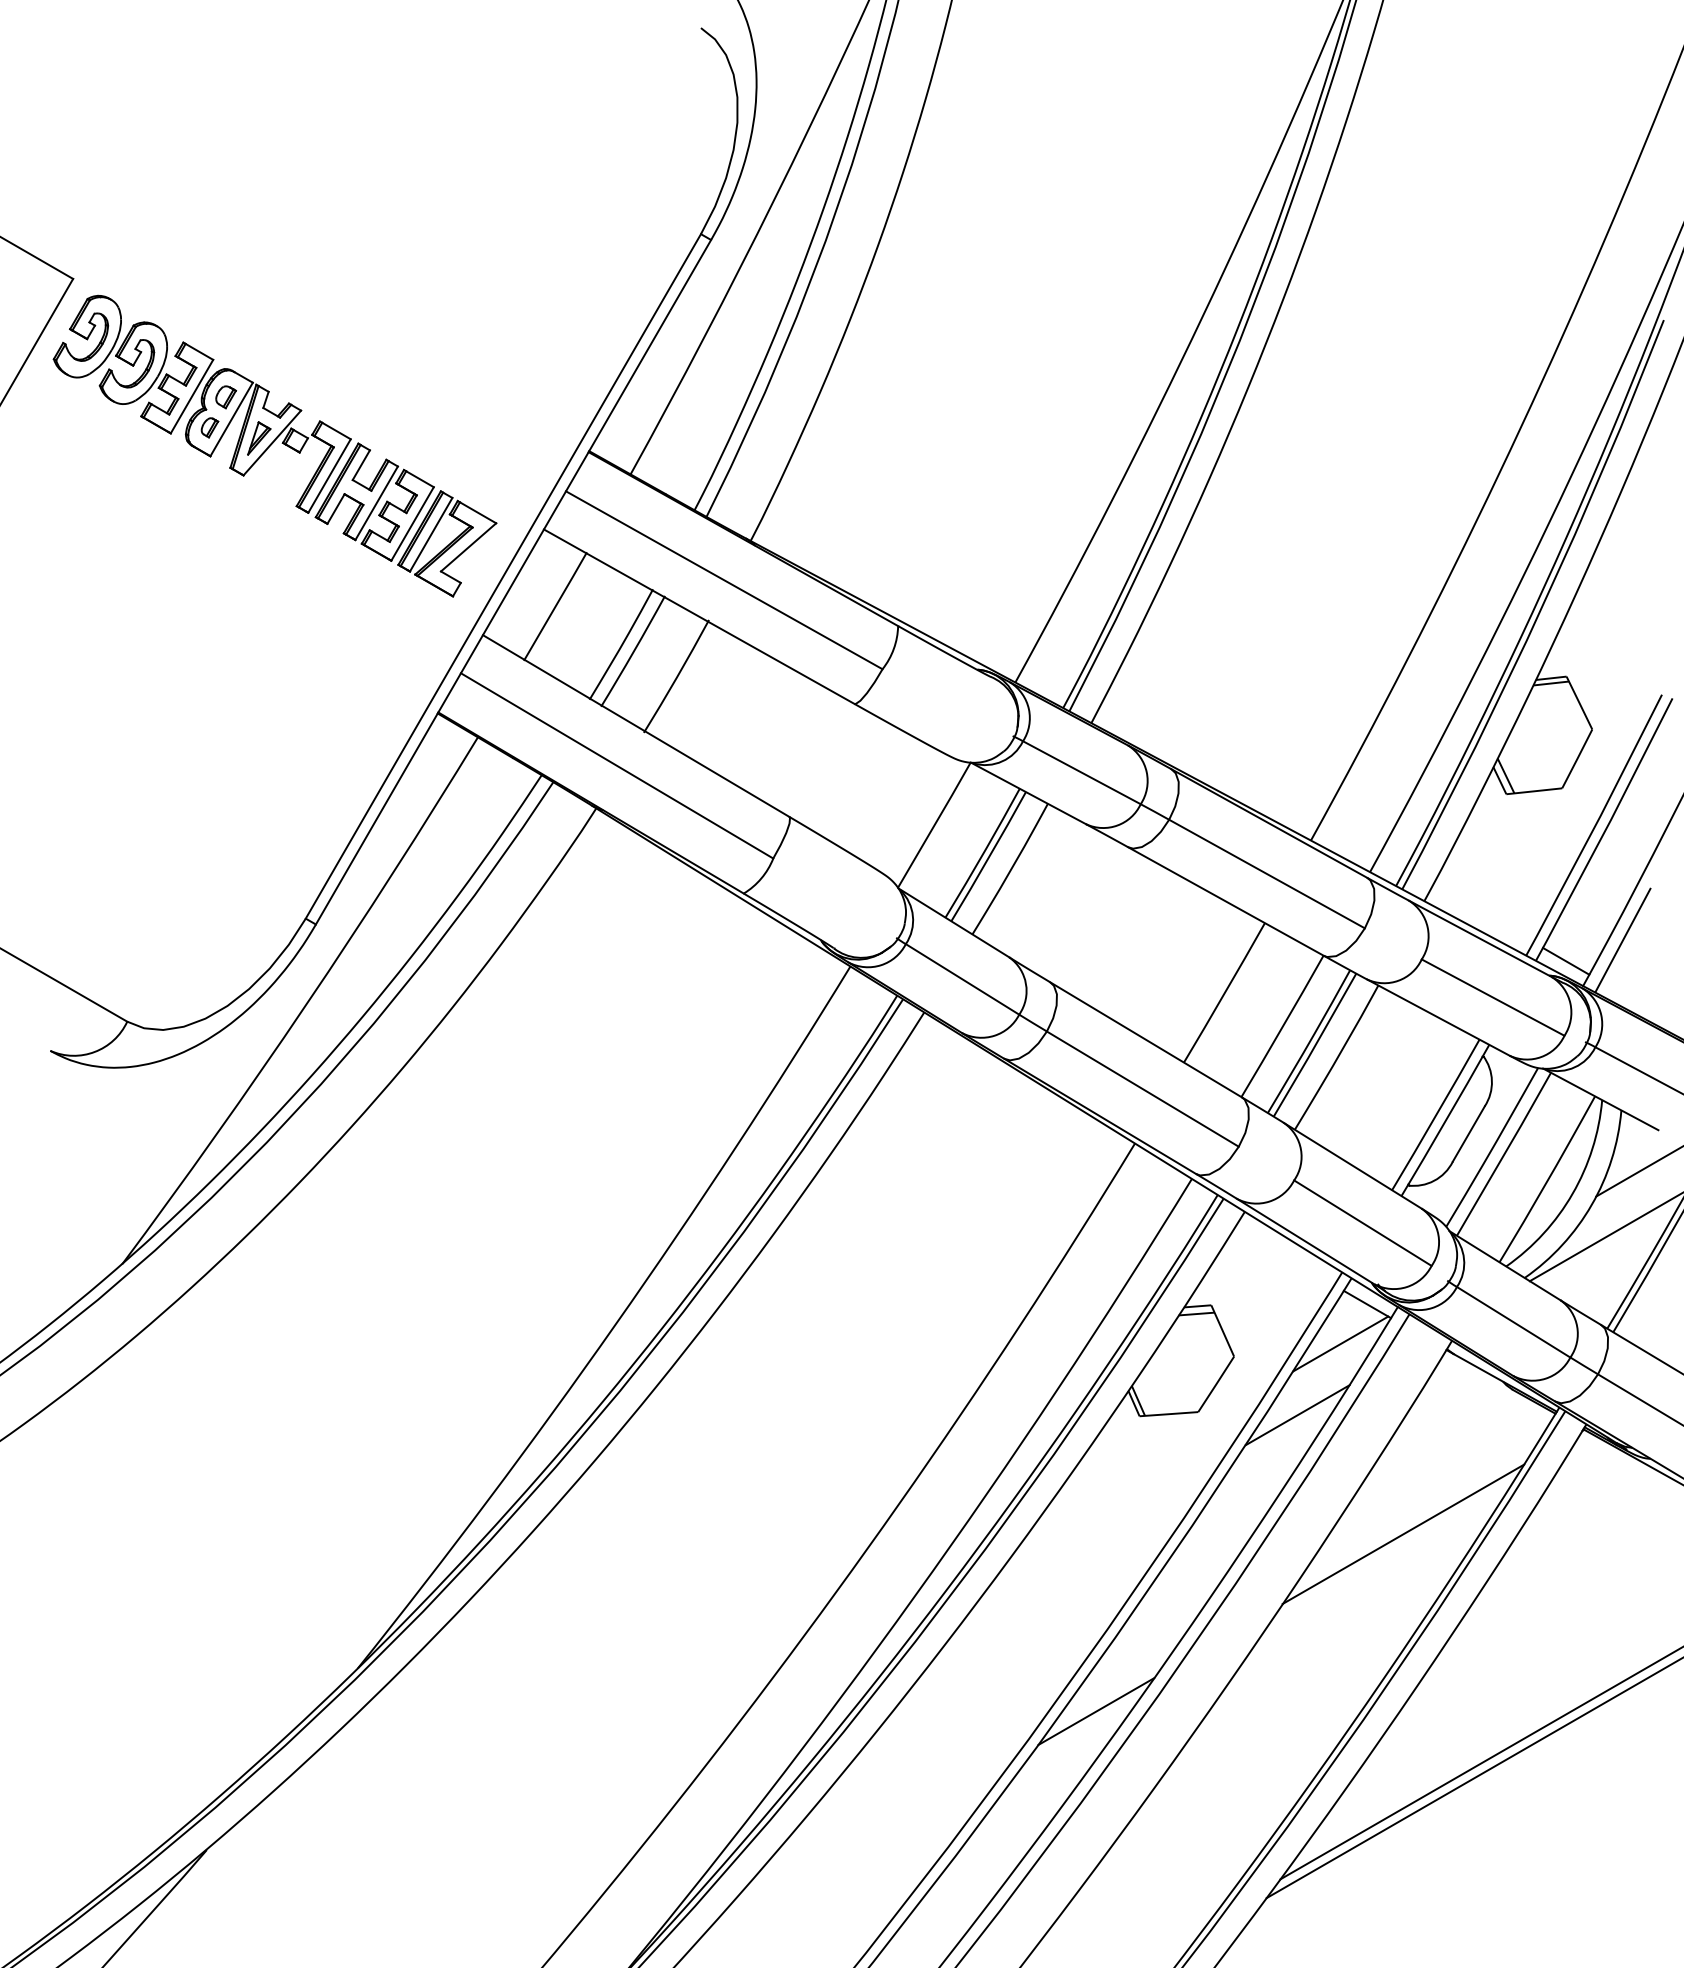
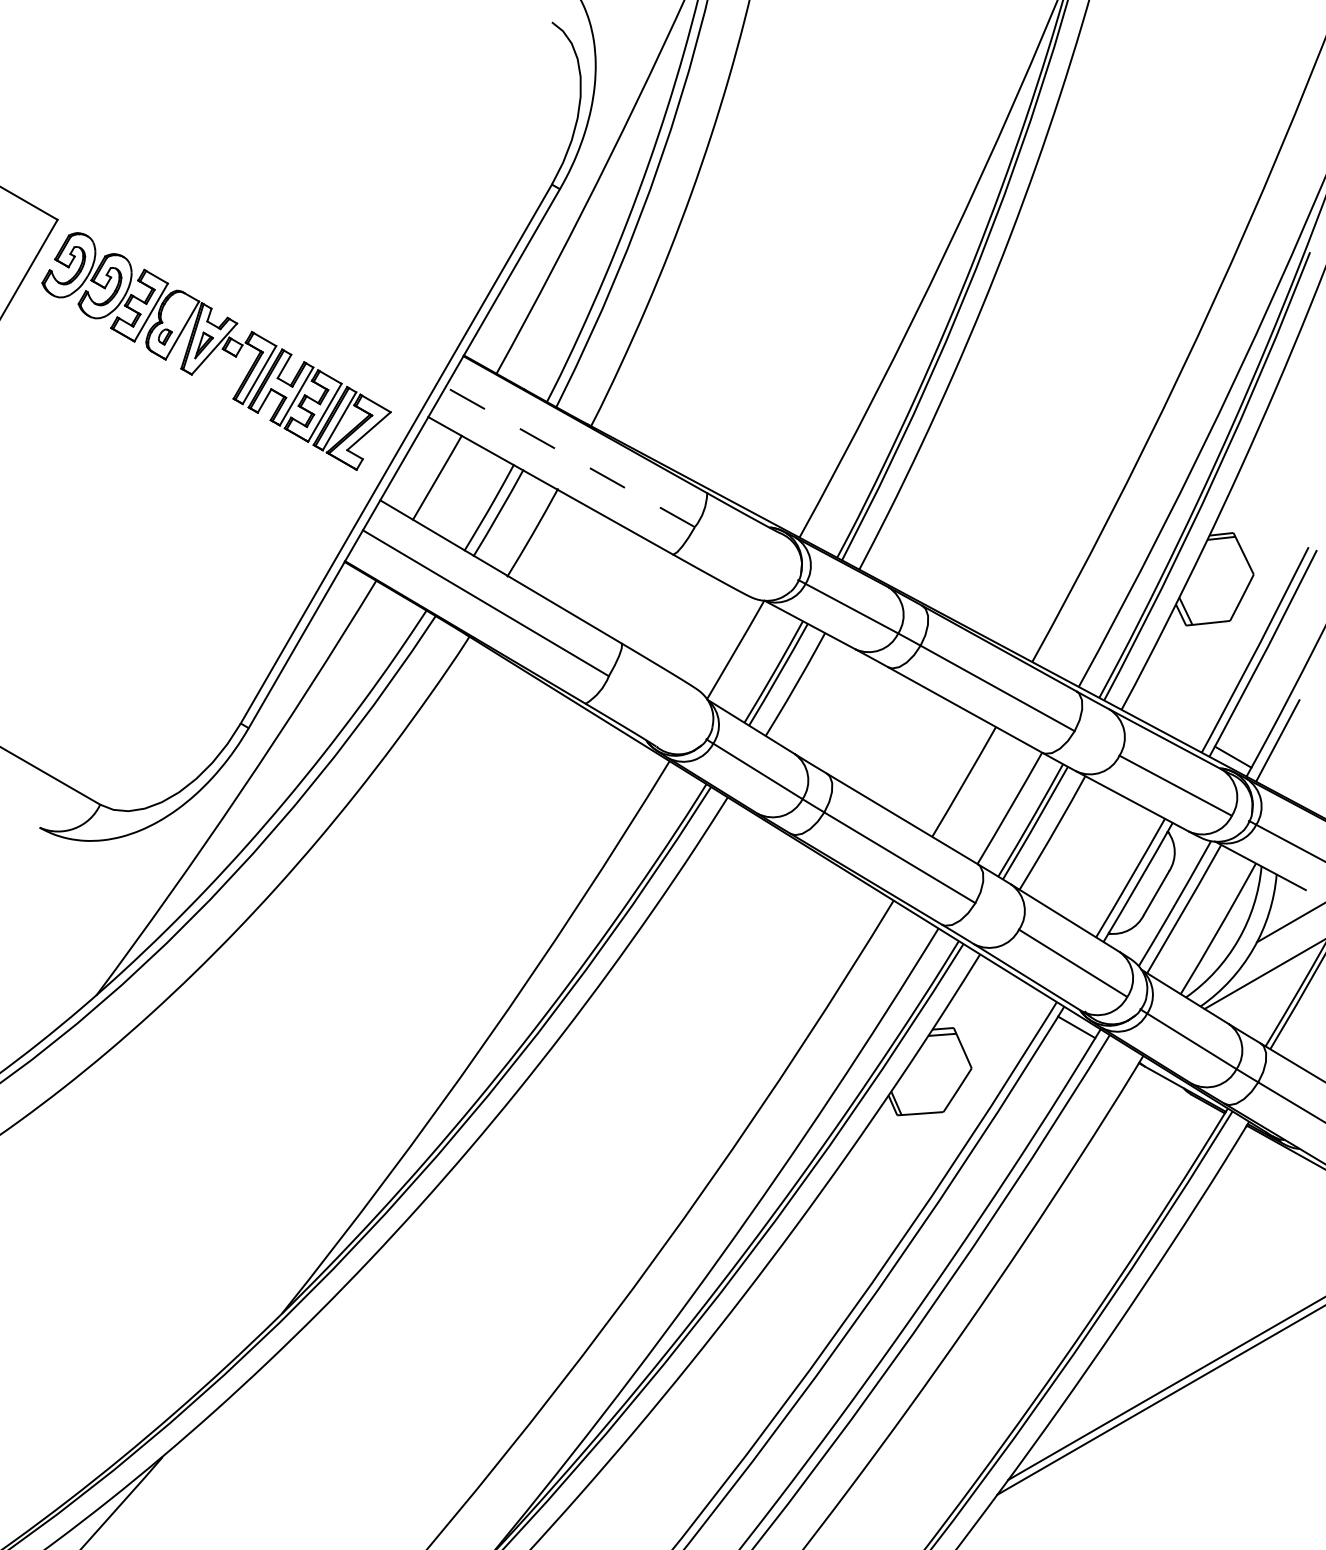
part: (226, 397) -> (178, 313), removed
line: (724, 580) -> (570, 457), solid -> dashed
line: (1340, 1343) -> (1055, 1058), removed
line: (1297, 1415) -> (1021, 1114), removed
line: (1403, 1534) -> (1105, 1208), removed
line: (1096, 1711) -> (863, 1347), removed

